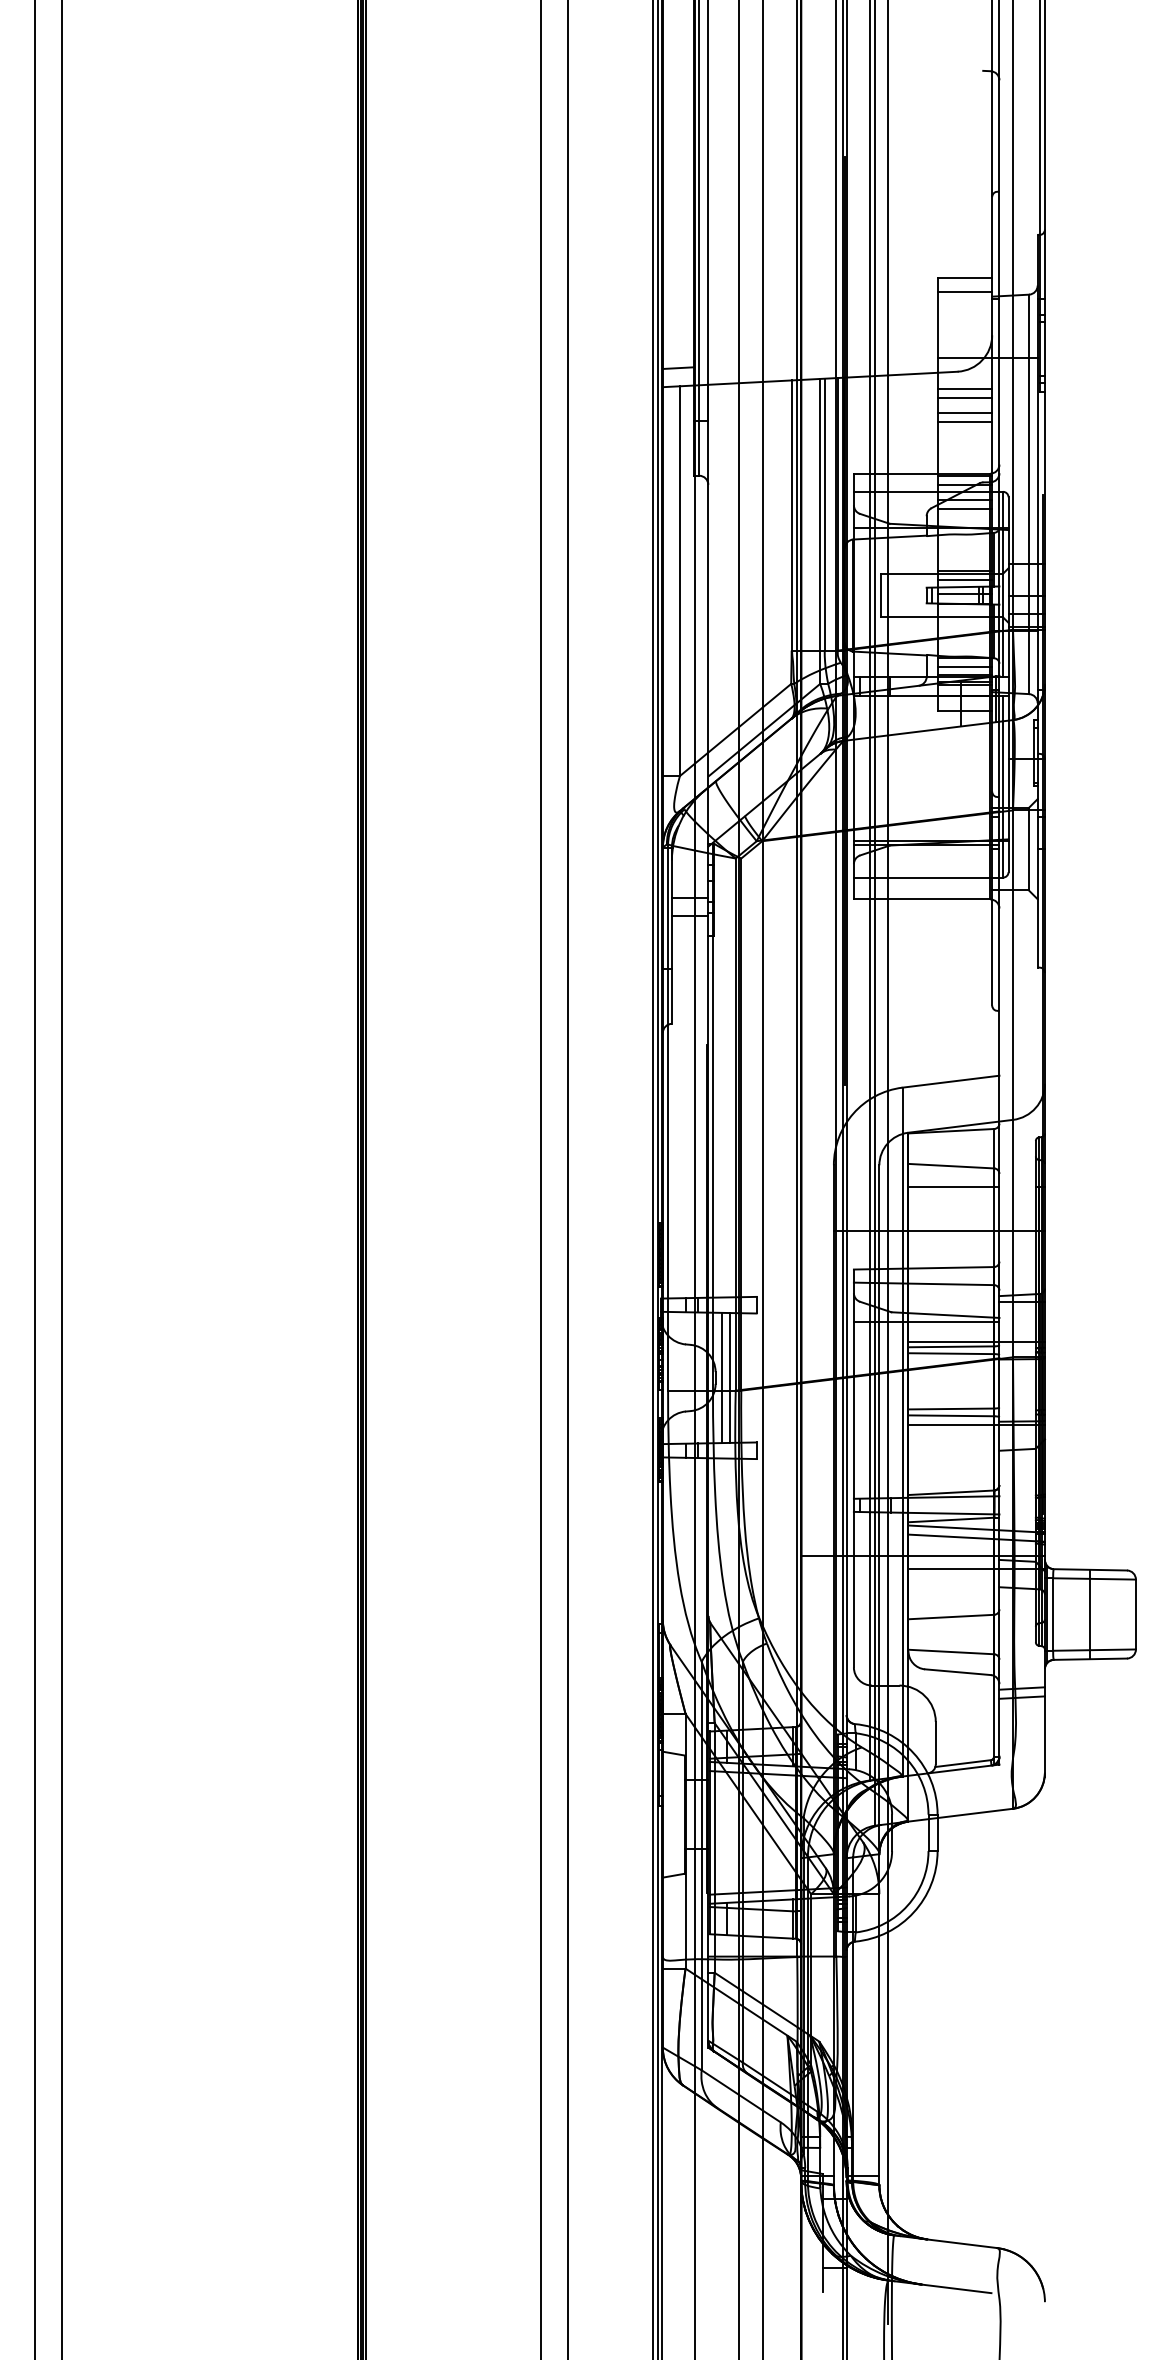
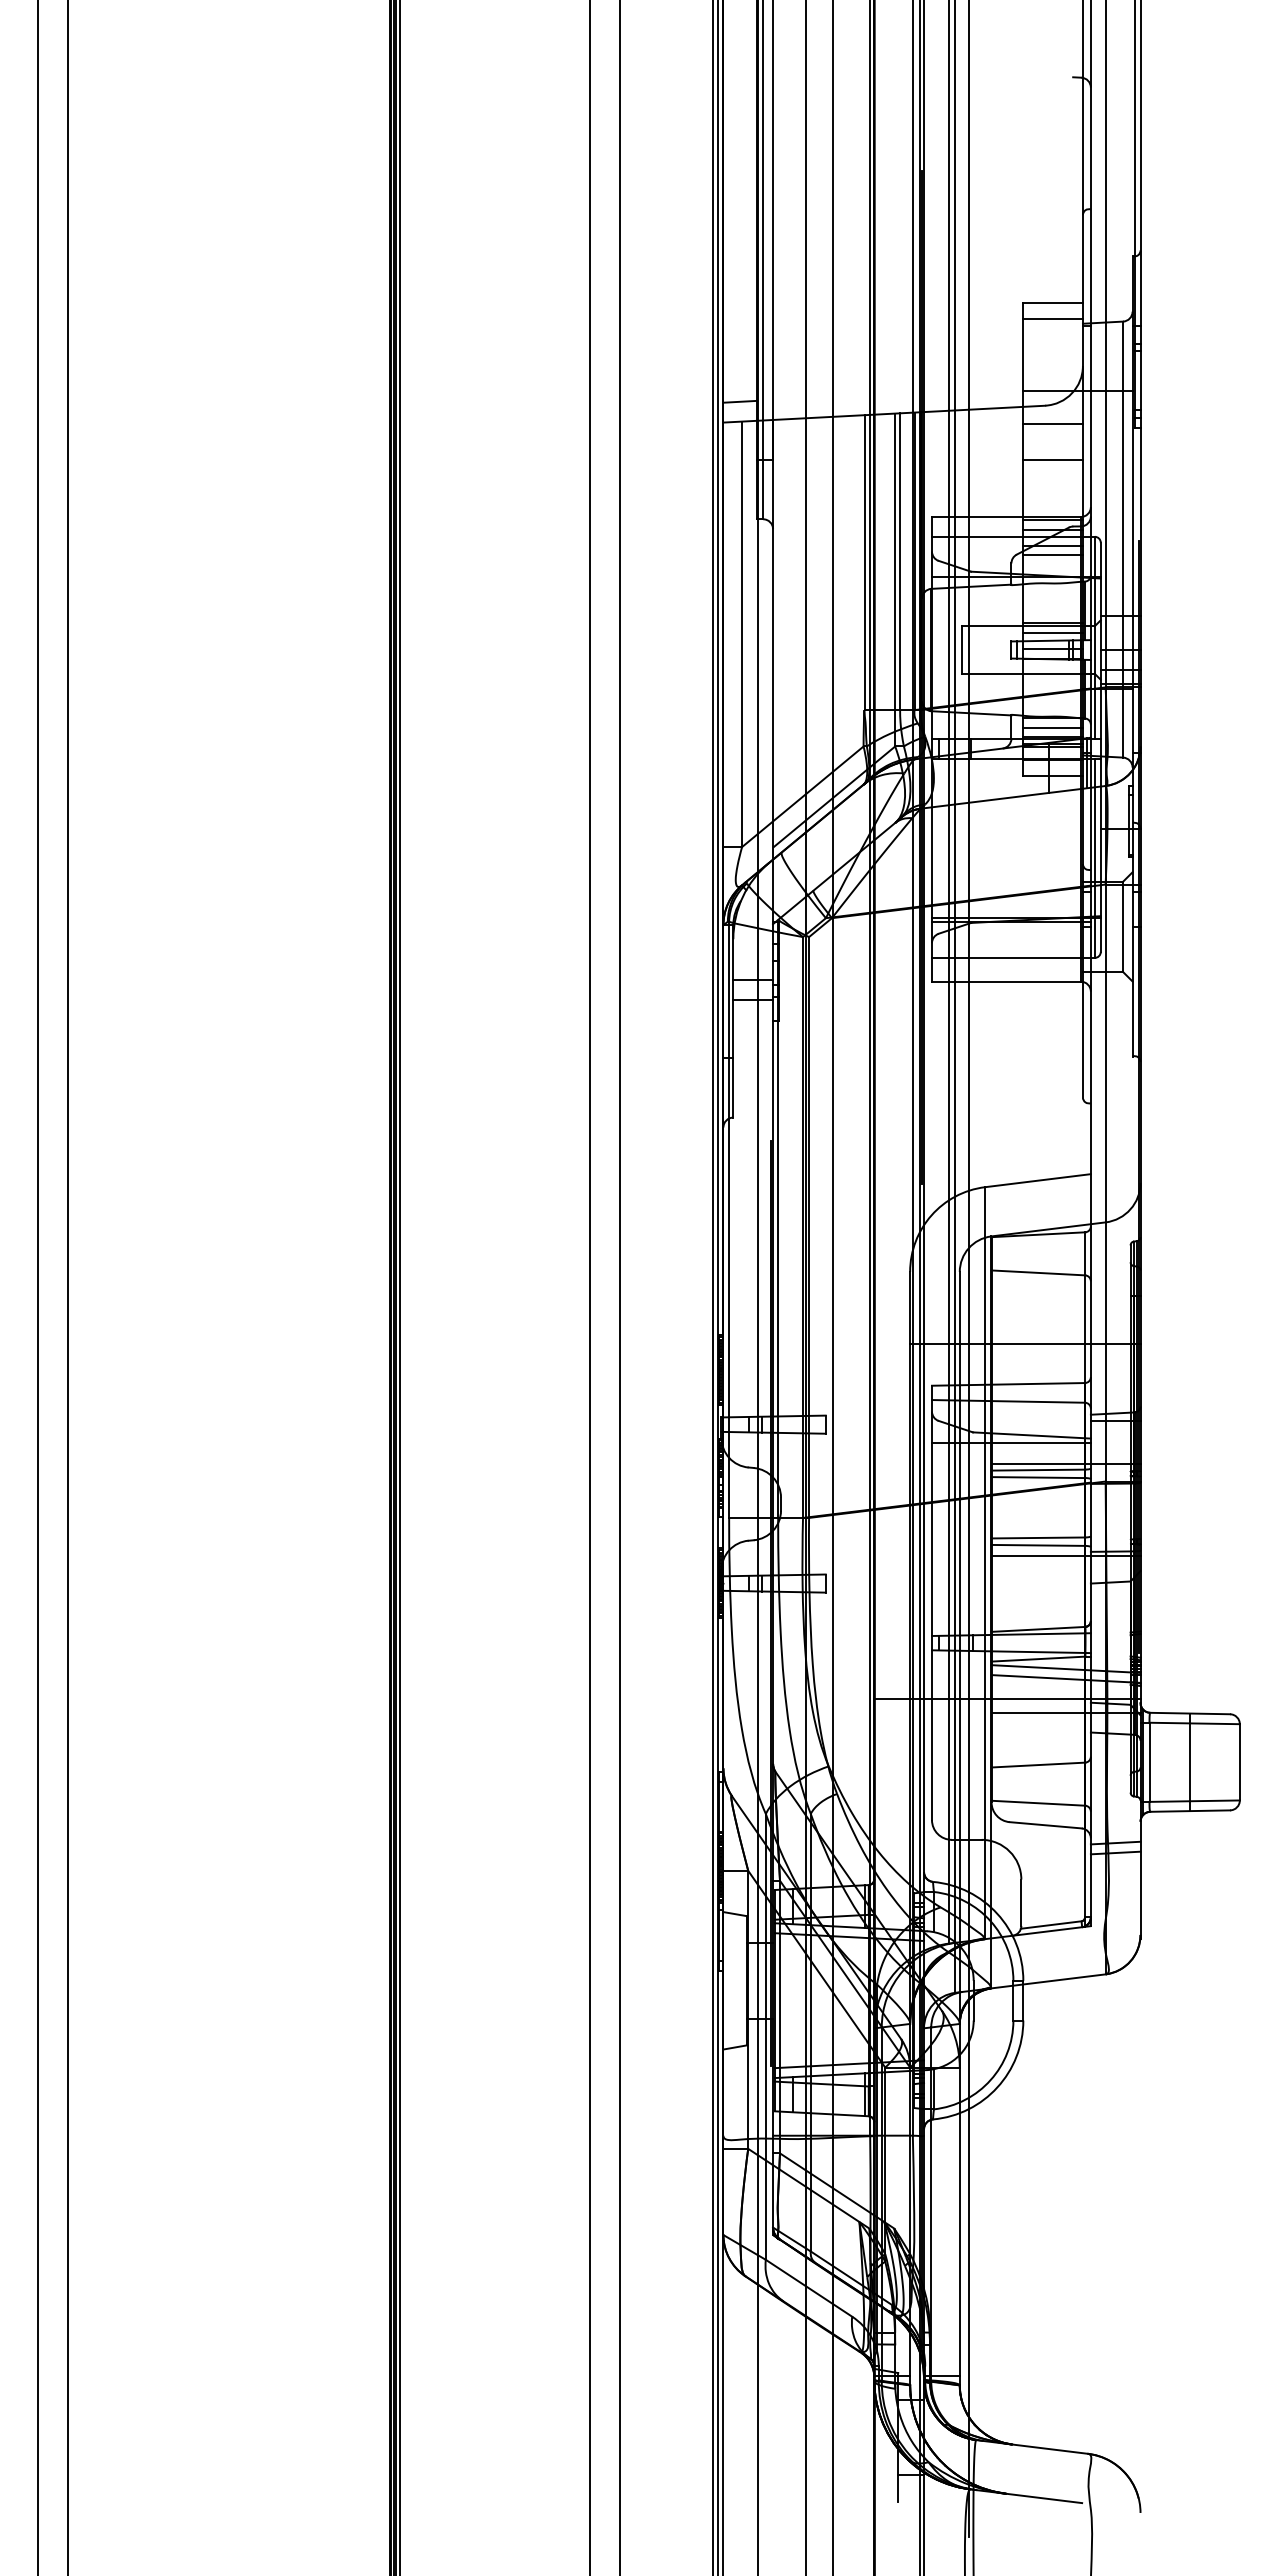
line: (964, 398) -> (1052, 434), removed
line: (964, 412) -> (1052, 450), removed
line: (953, 1186) -> (1040, 1295), removed
line: (729, 1377) -> (796, 1503), removed
line: (722, 1378) -> (788, 1504), removed

